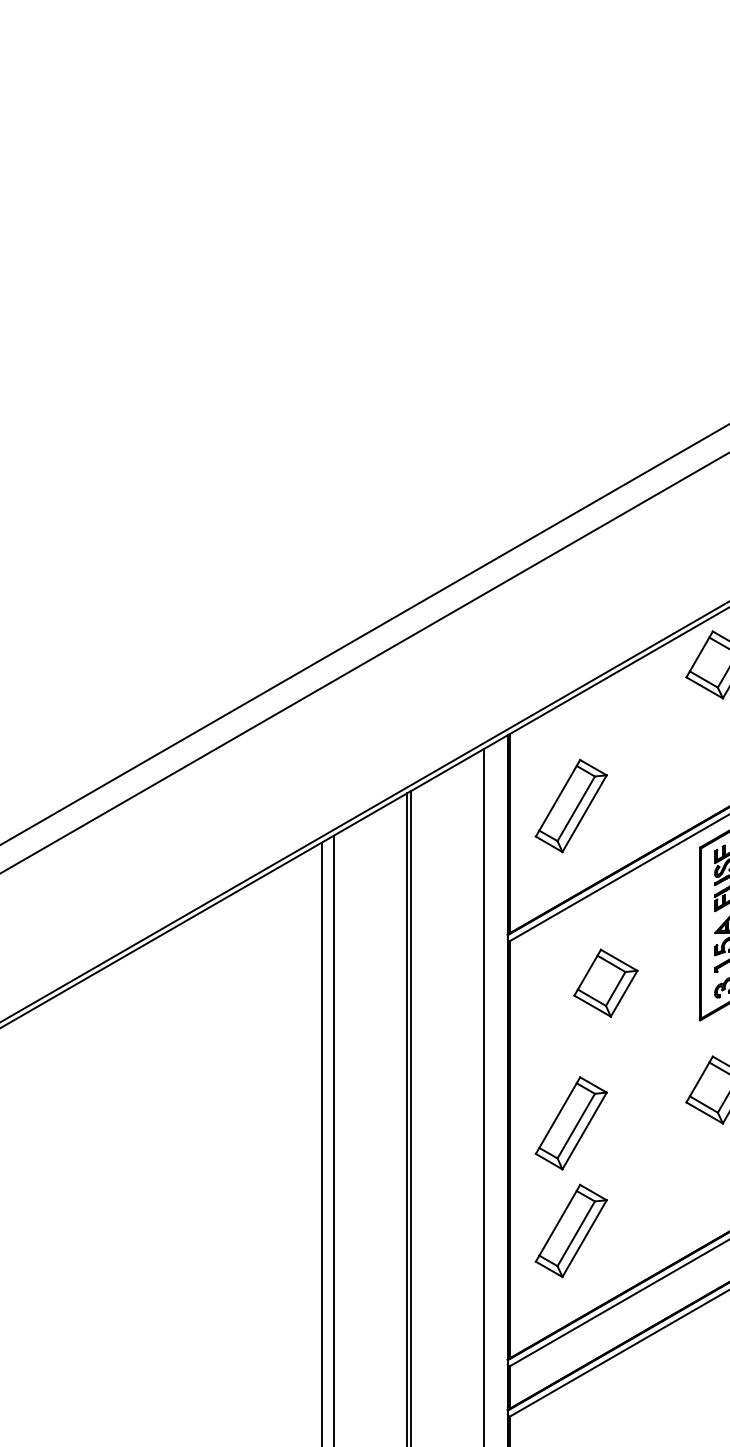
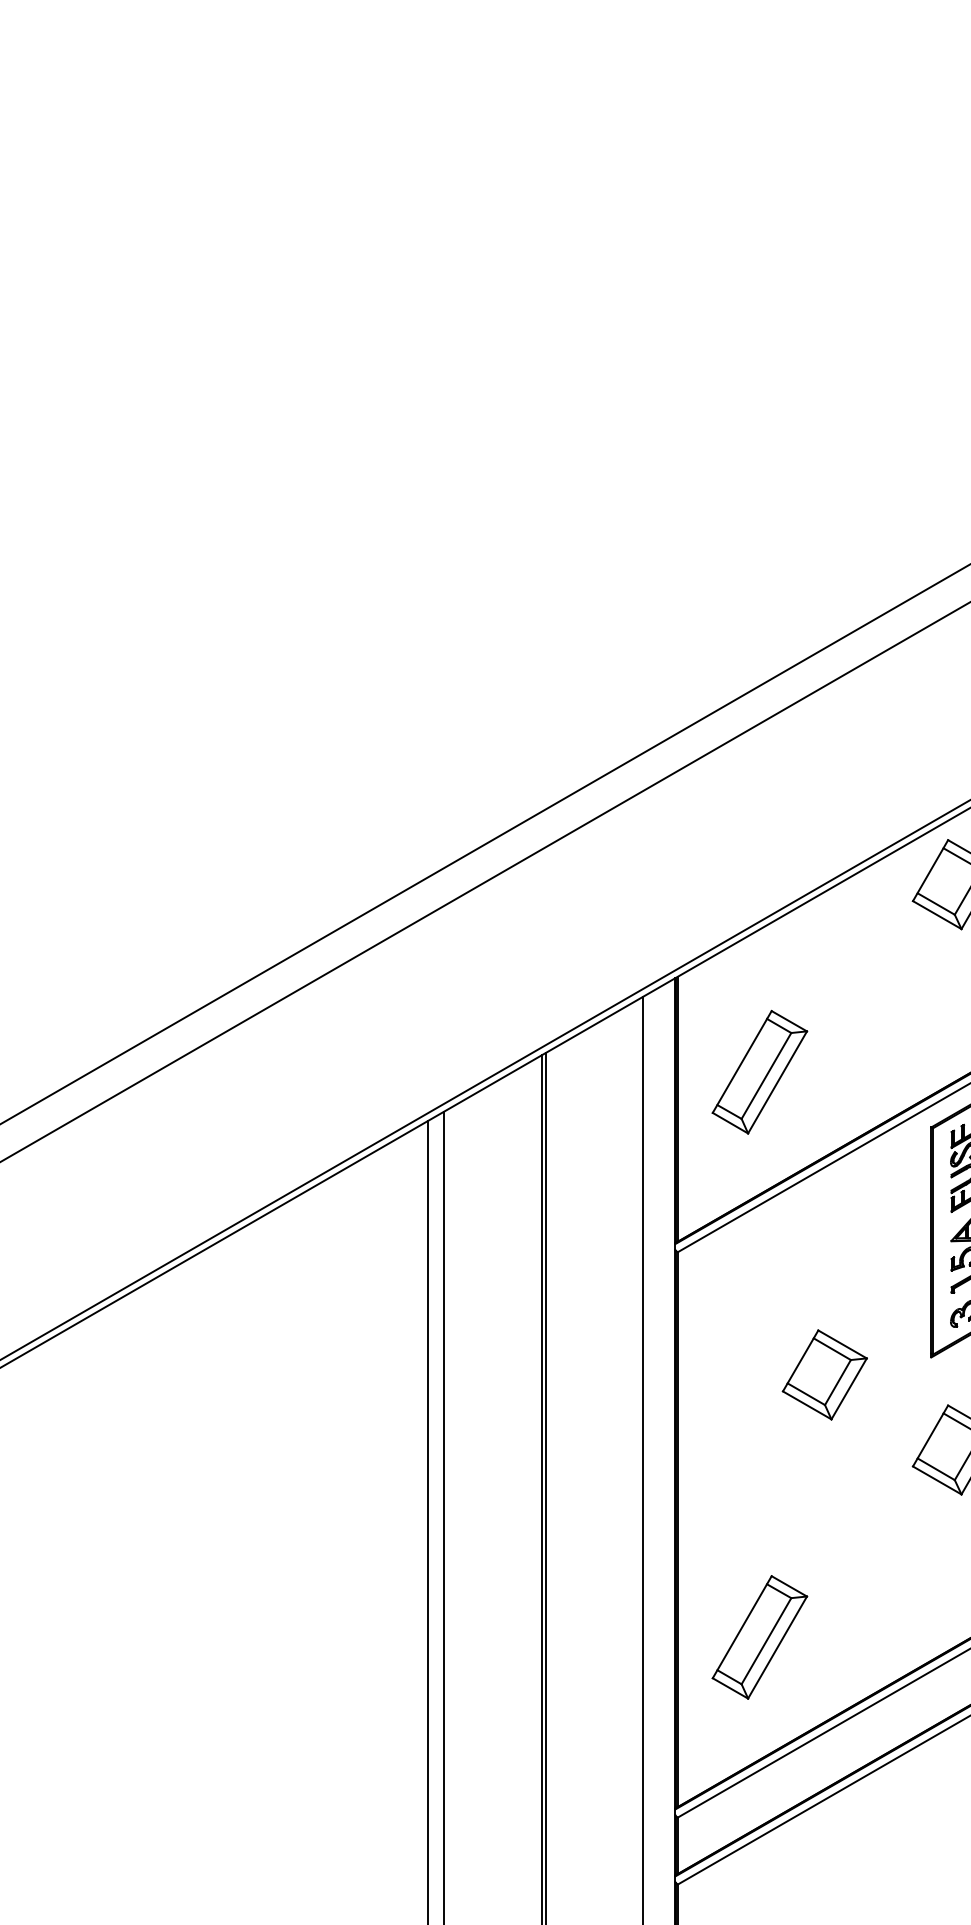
part: (605, 982) -> (824, 1374), moved
part: (571, 1122) -> (759, 1493), removed

